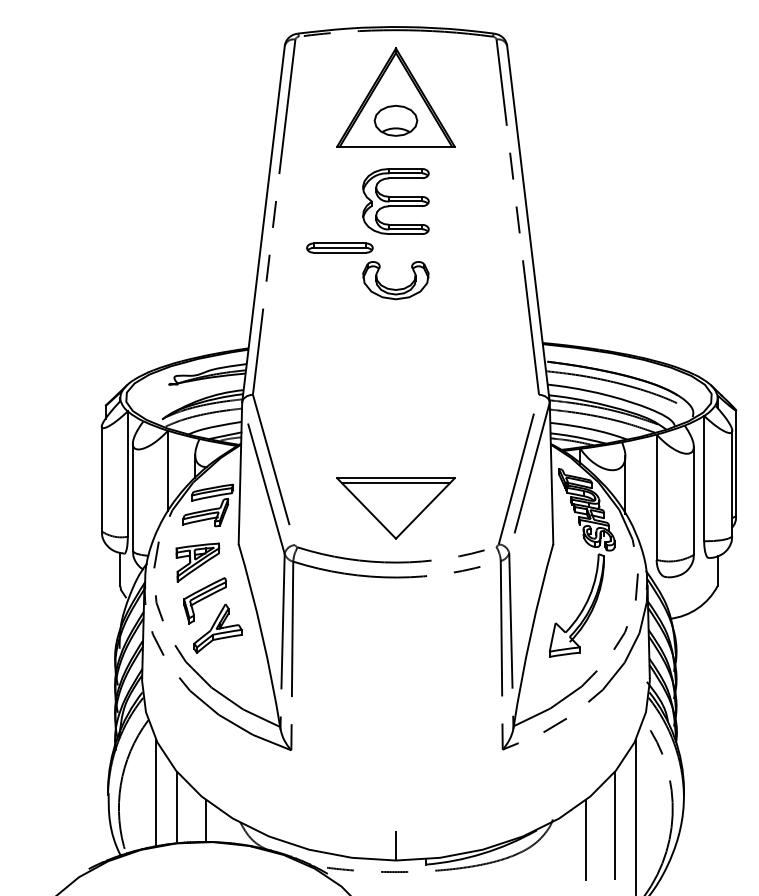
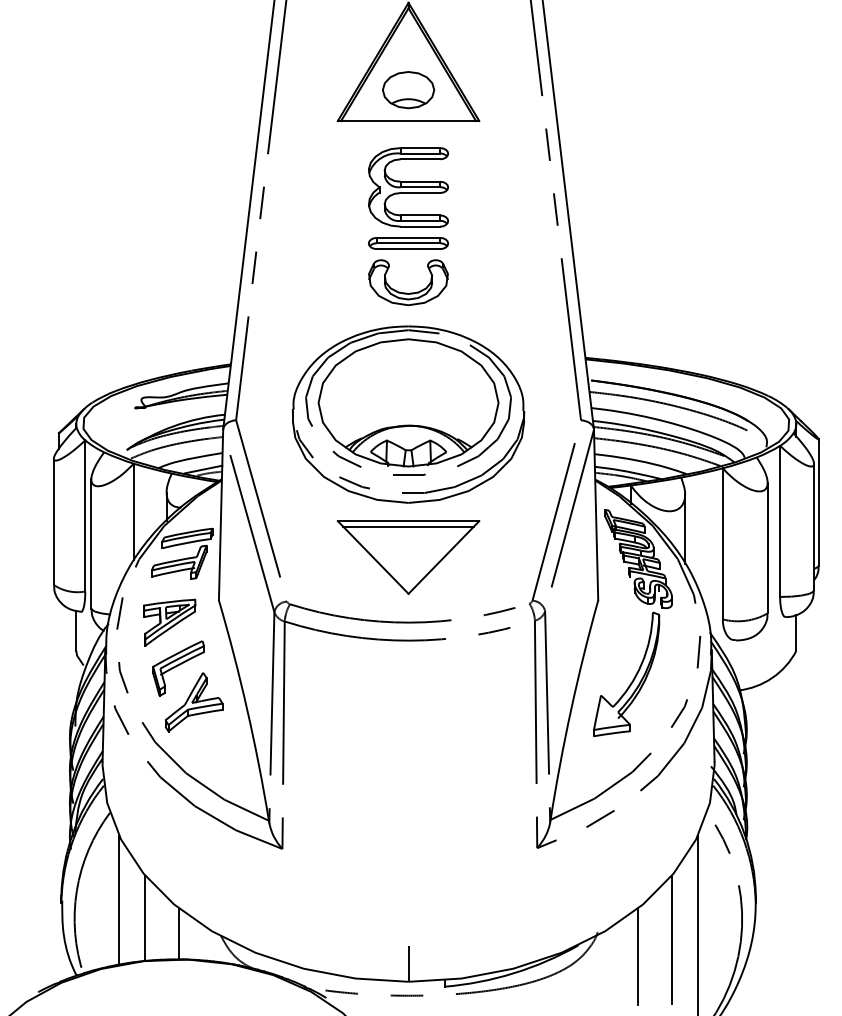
part: (339, 247) -> (407, 242), moved
part: (395, 390) -> (407, 415), added

